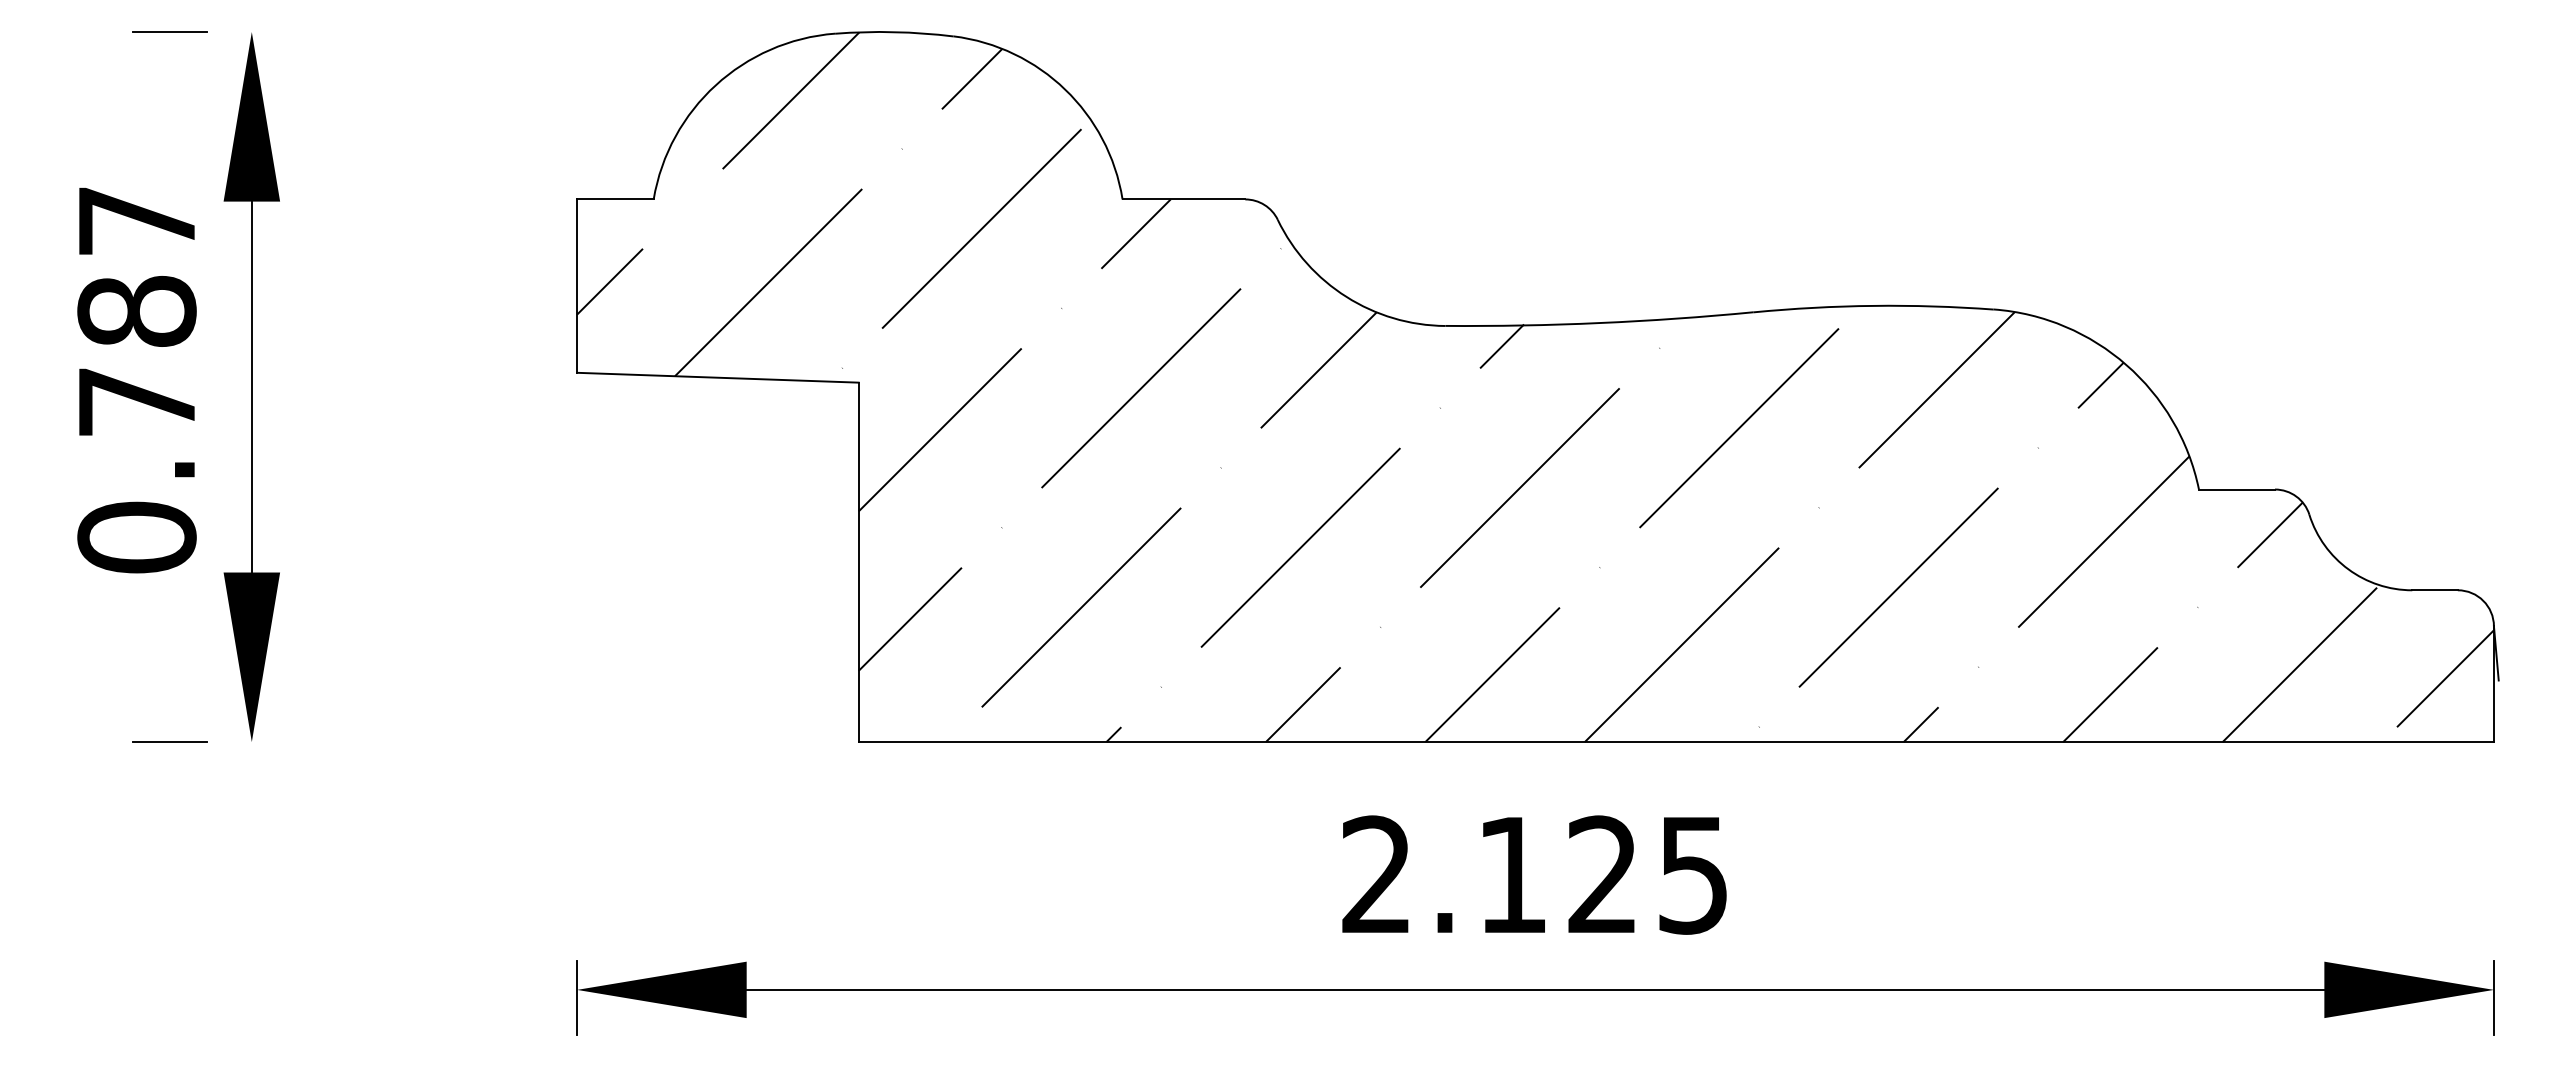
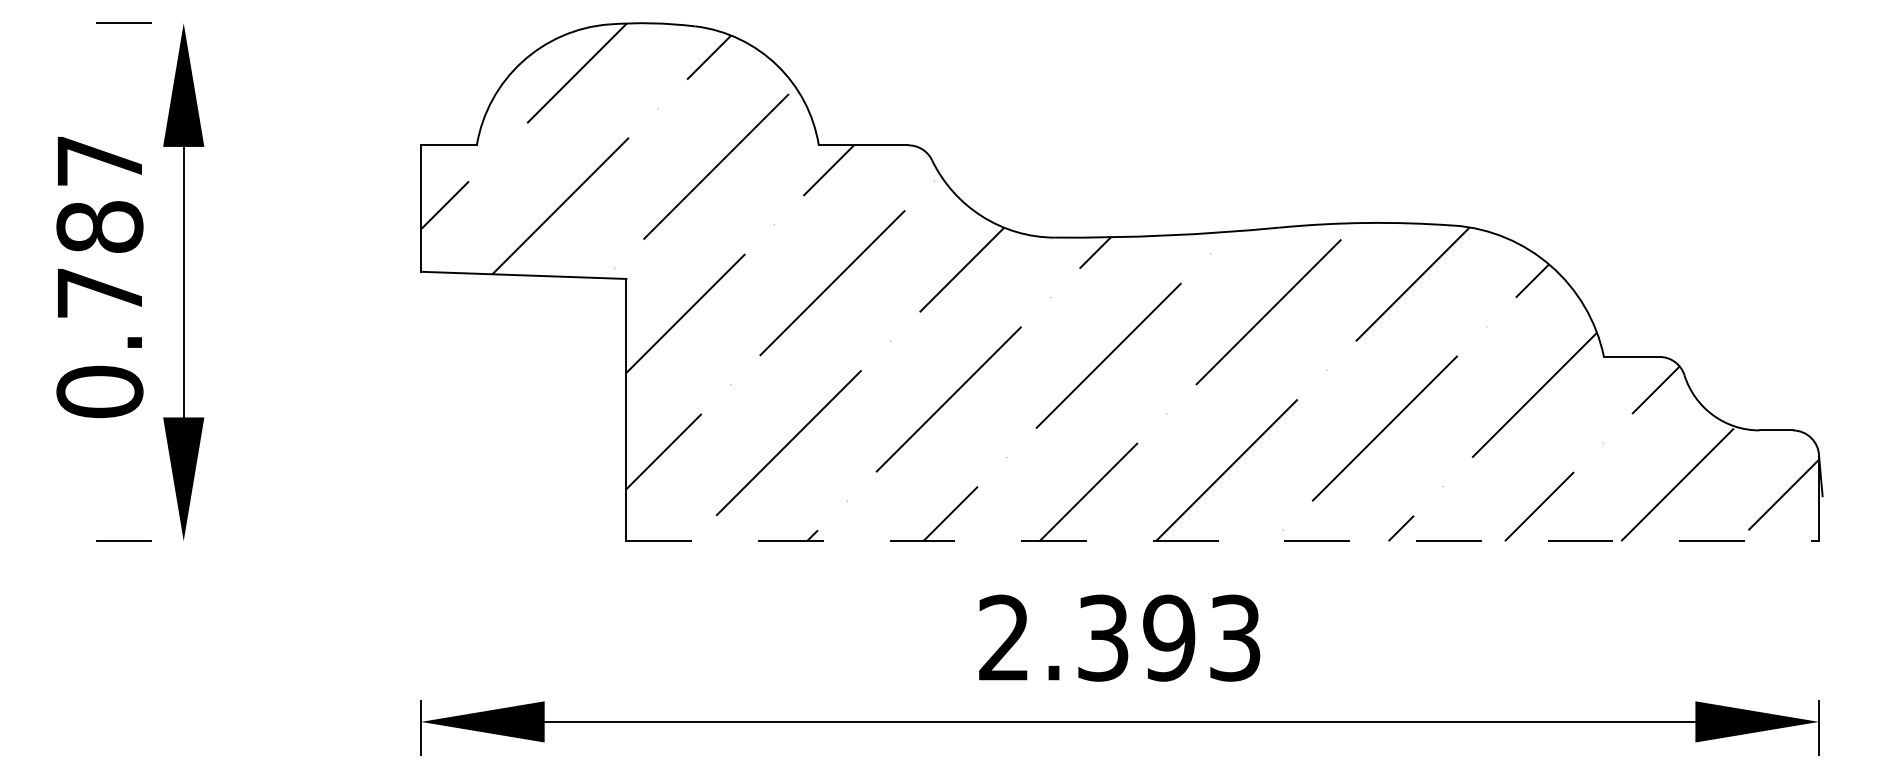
line: (1676, 742) -> (1222, 541), solid -> dashed
text: (1602, 874) -> (1168, 637), 2.125 -> 2.393

